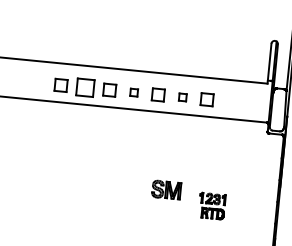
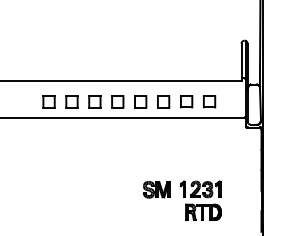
part: (84, 87) -> (71, 101), size x0.71
part: (133, 92) -> (117, 101), size x1.67
part: (182, 96) -> (163, 101), size x1.67
part: (231, 101) -> (209, 101), added
part: (211, 205) -> (200, 200), size x1.67

